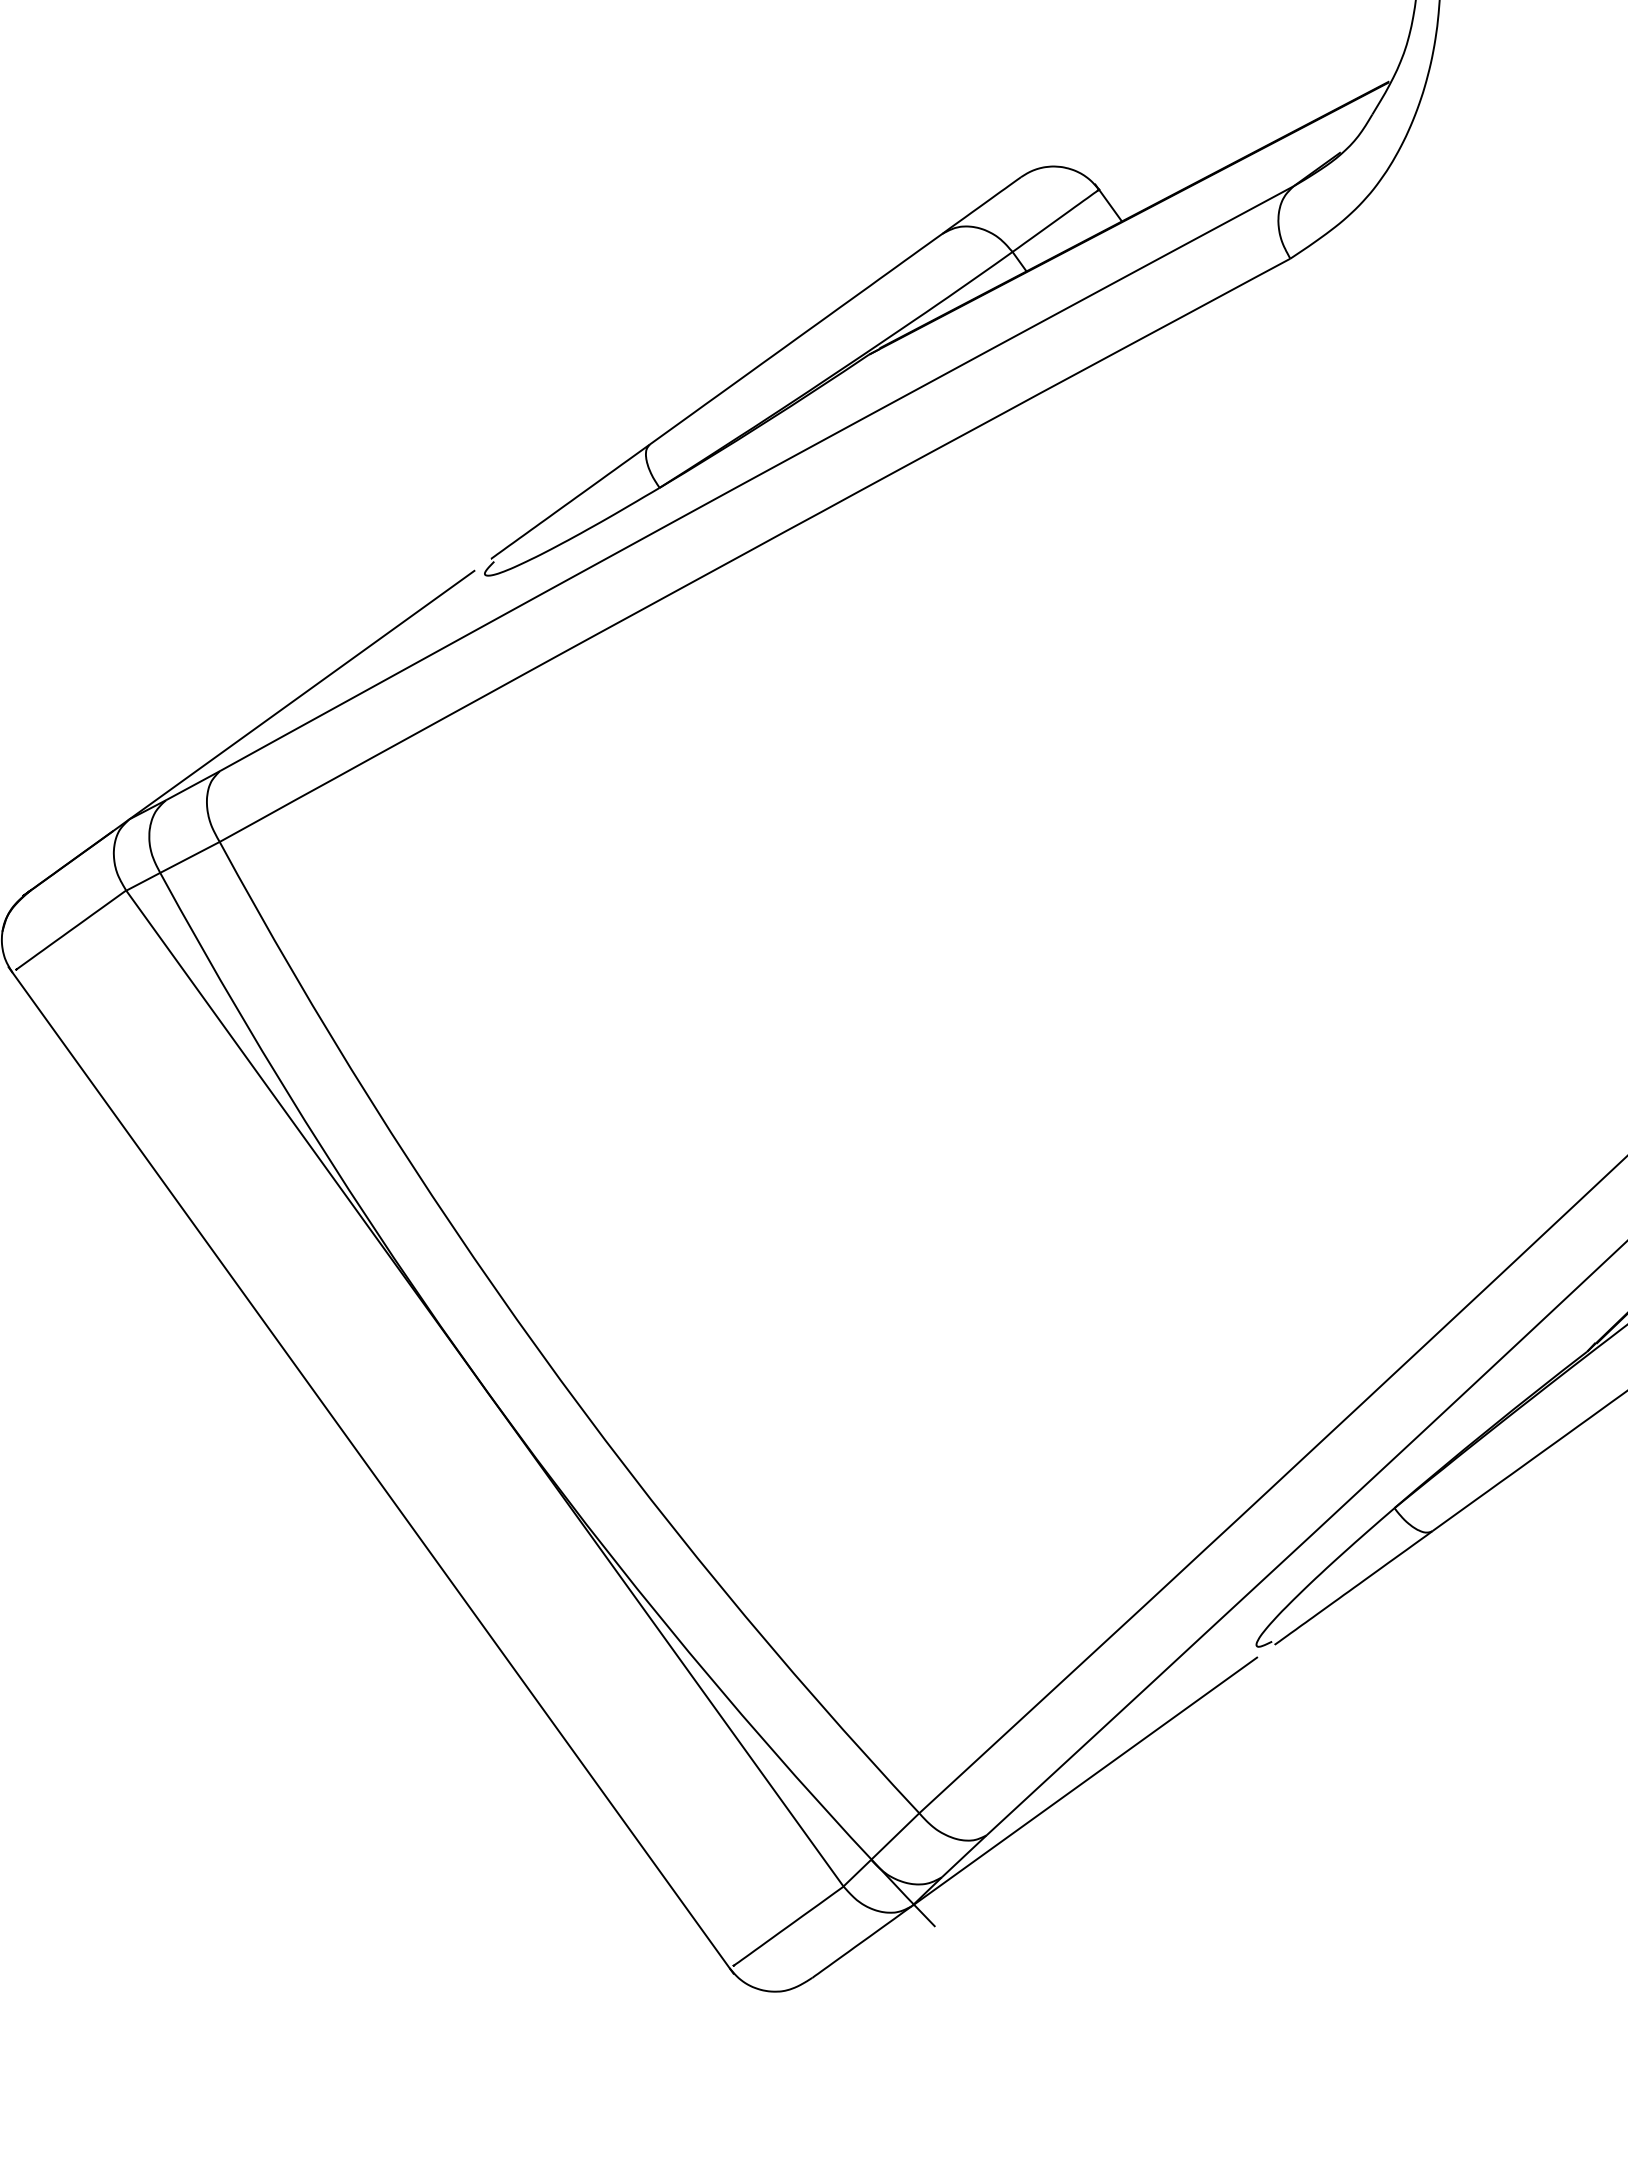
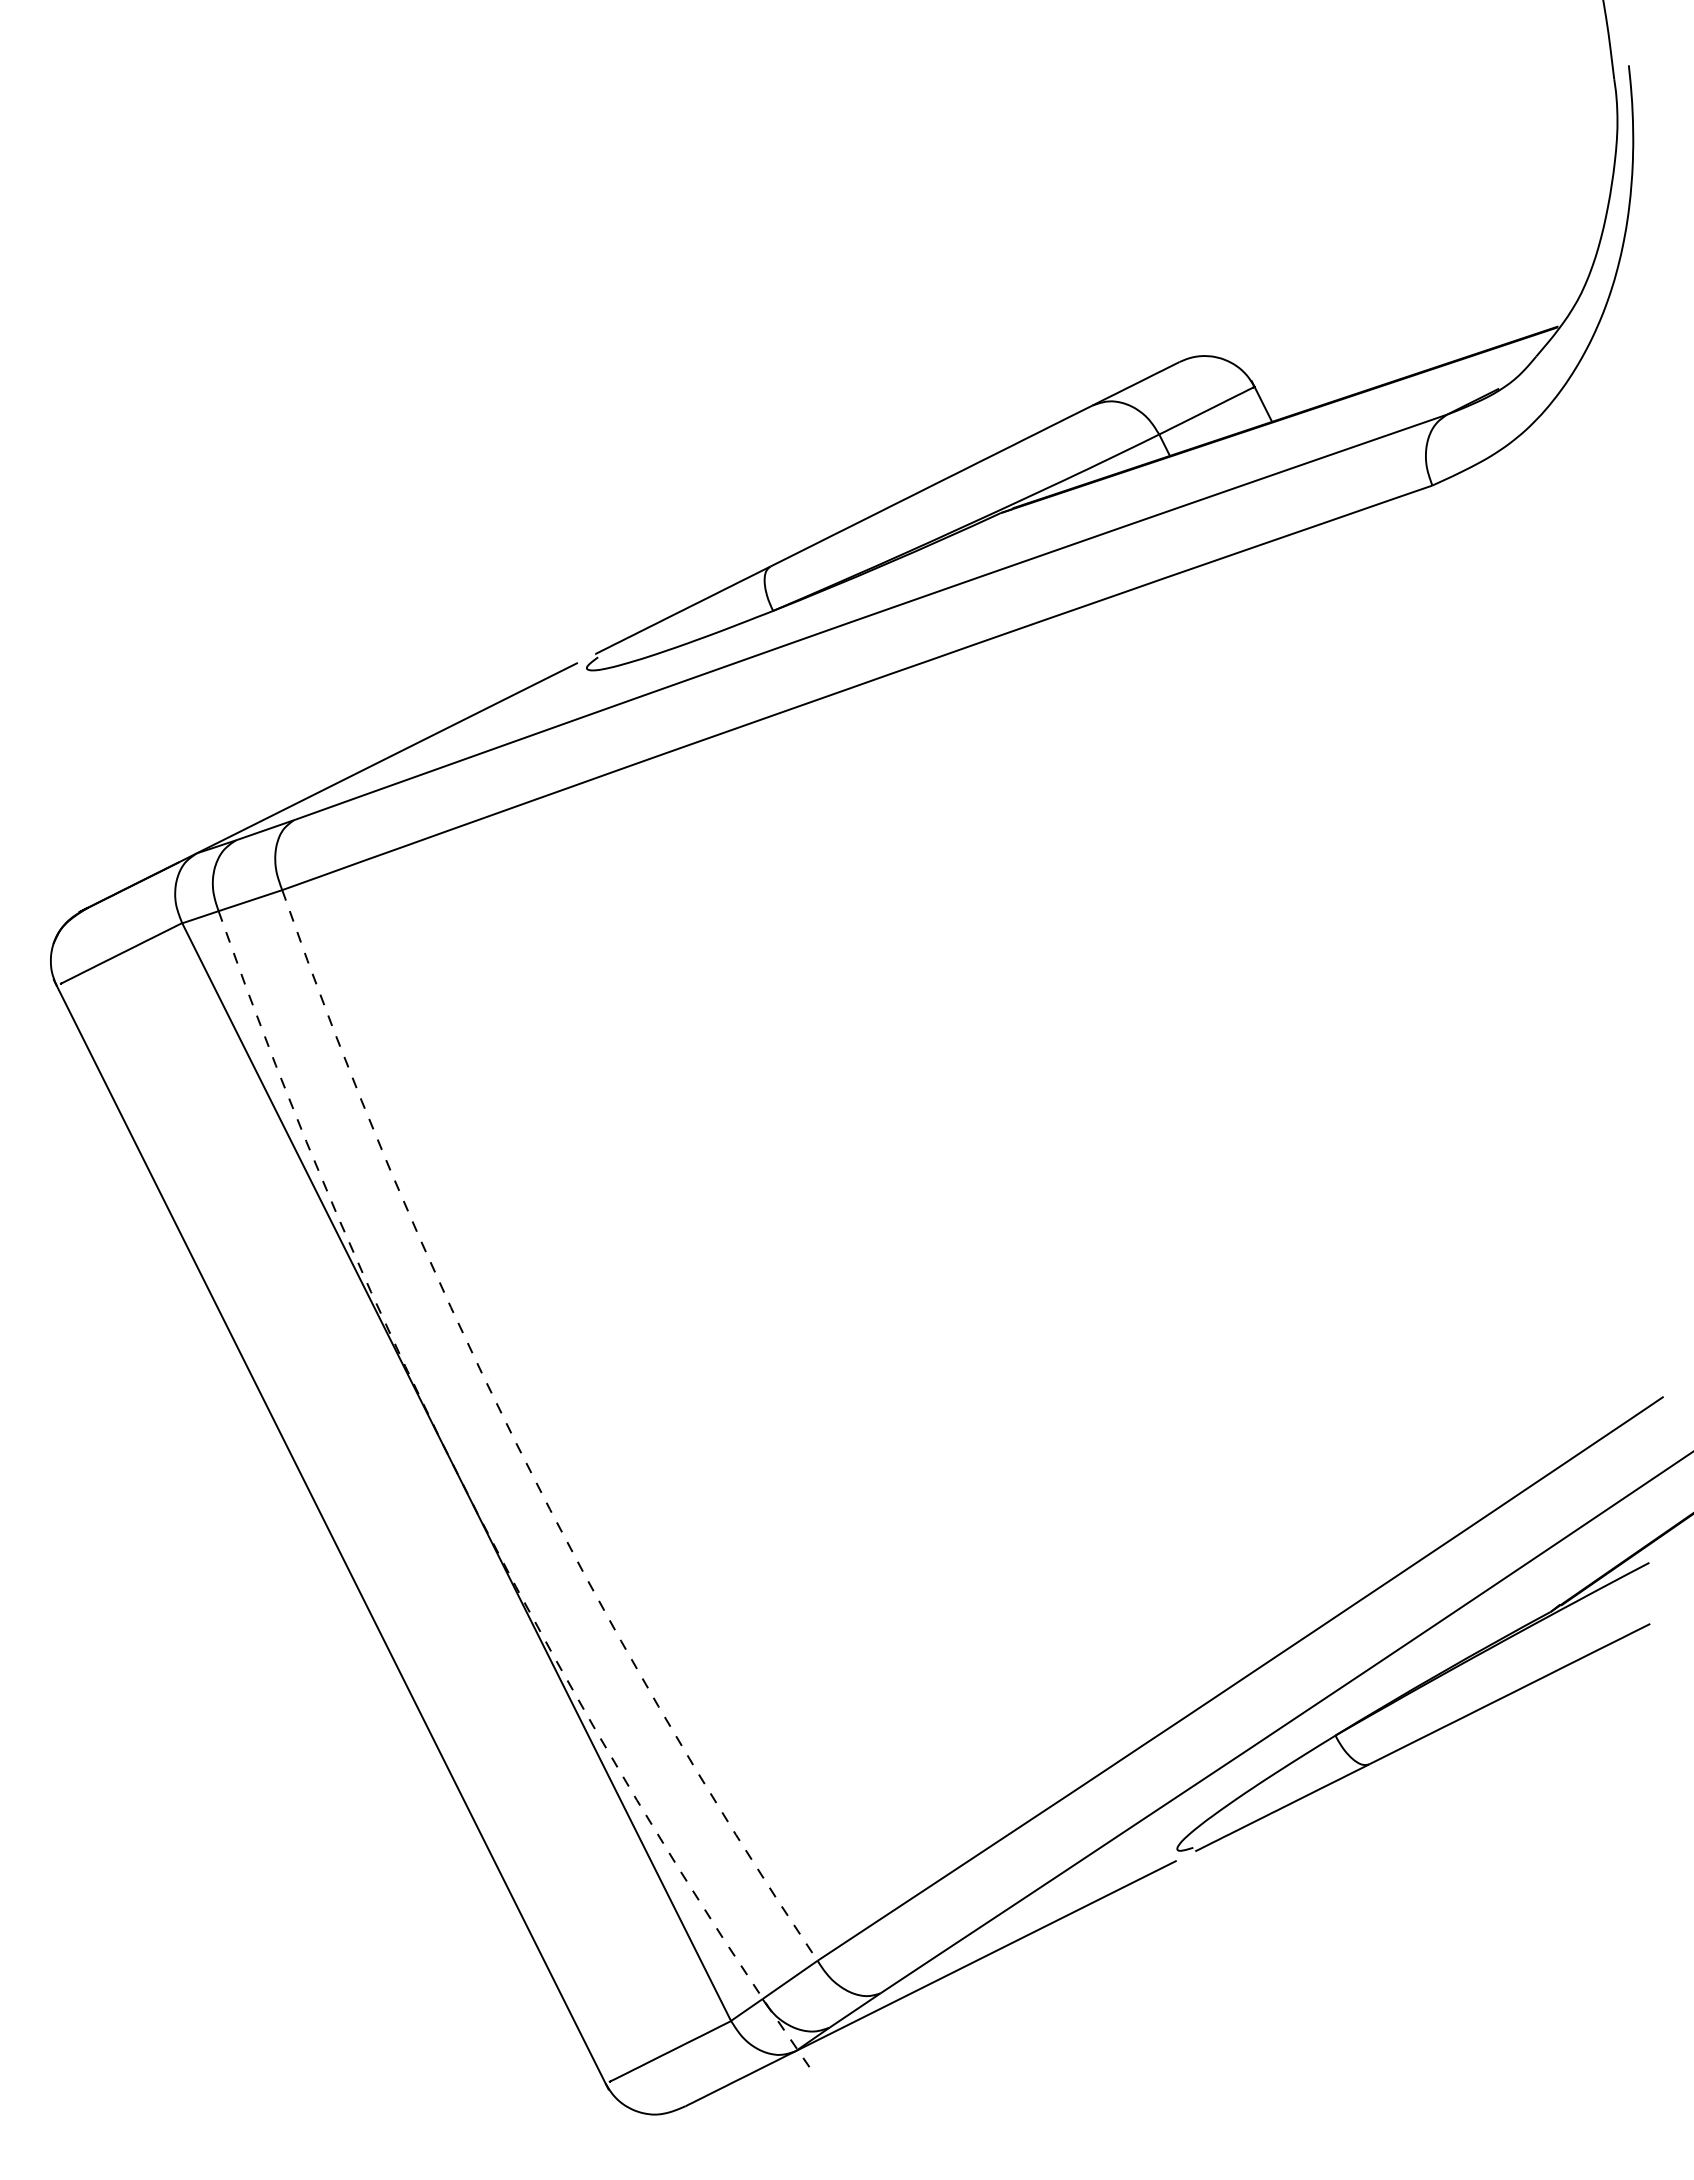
line: (538, 1349) -> (515, 1442), solid -> dashed
line: (512, 1426) -> (477, 1513), solid -> dashed

